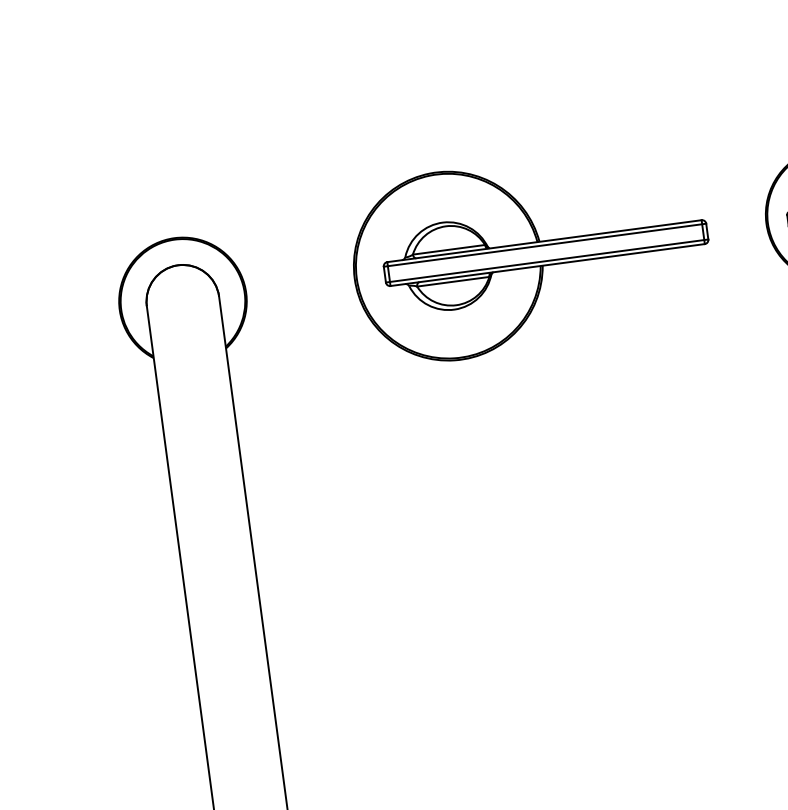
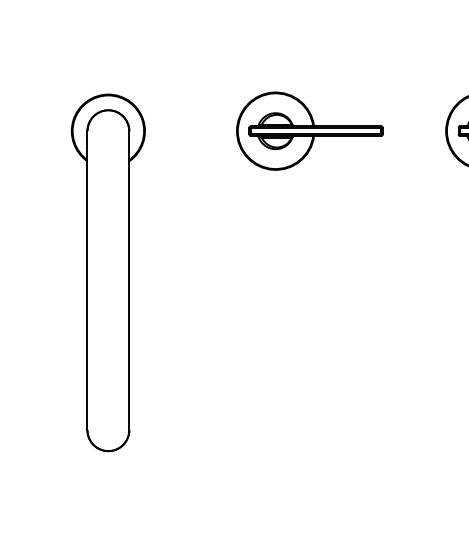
part: (530, 253) -> (309, 130), size x0.71

